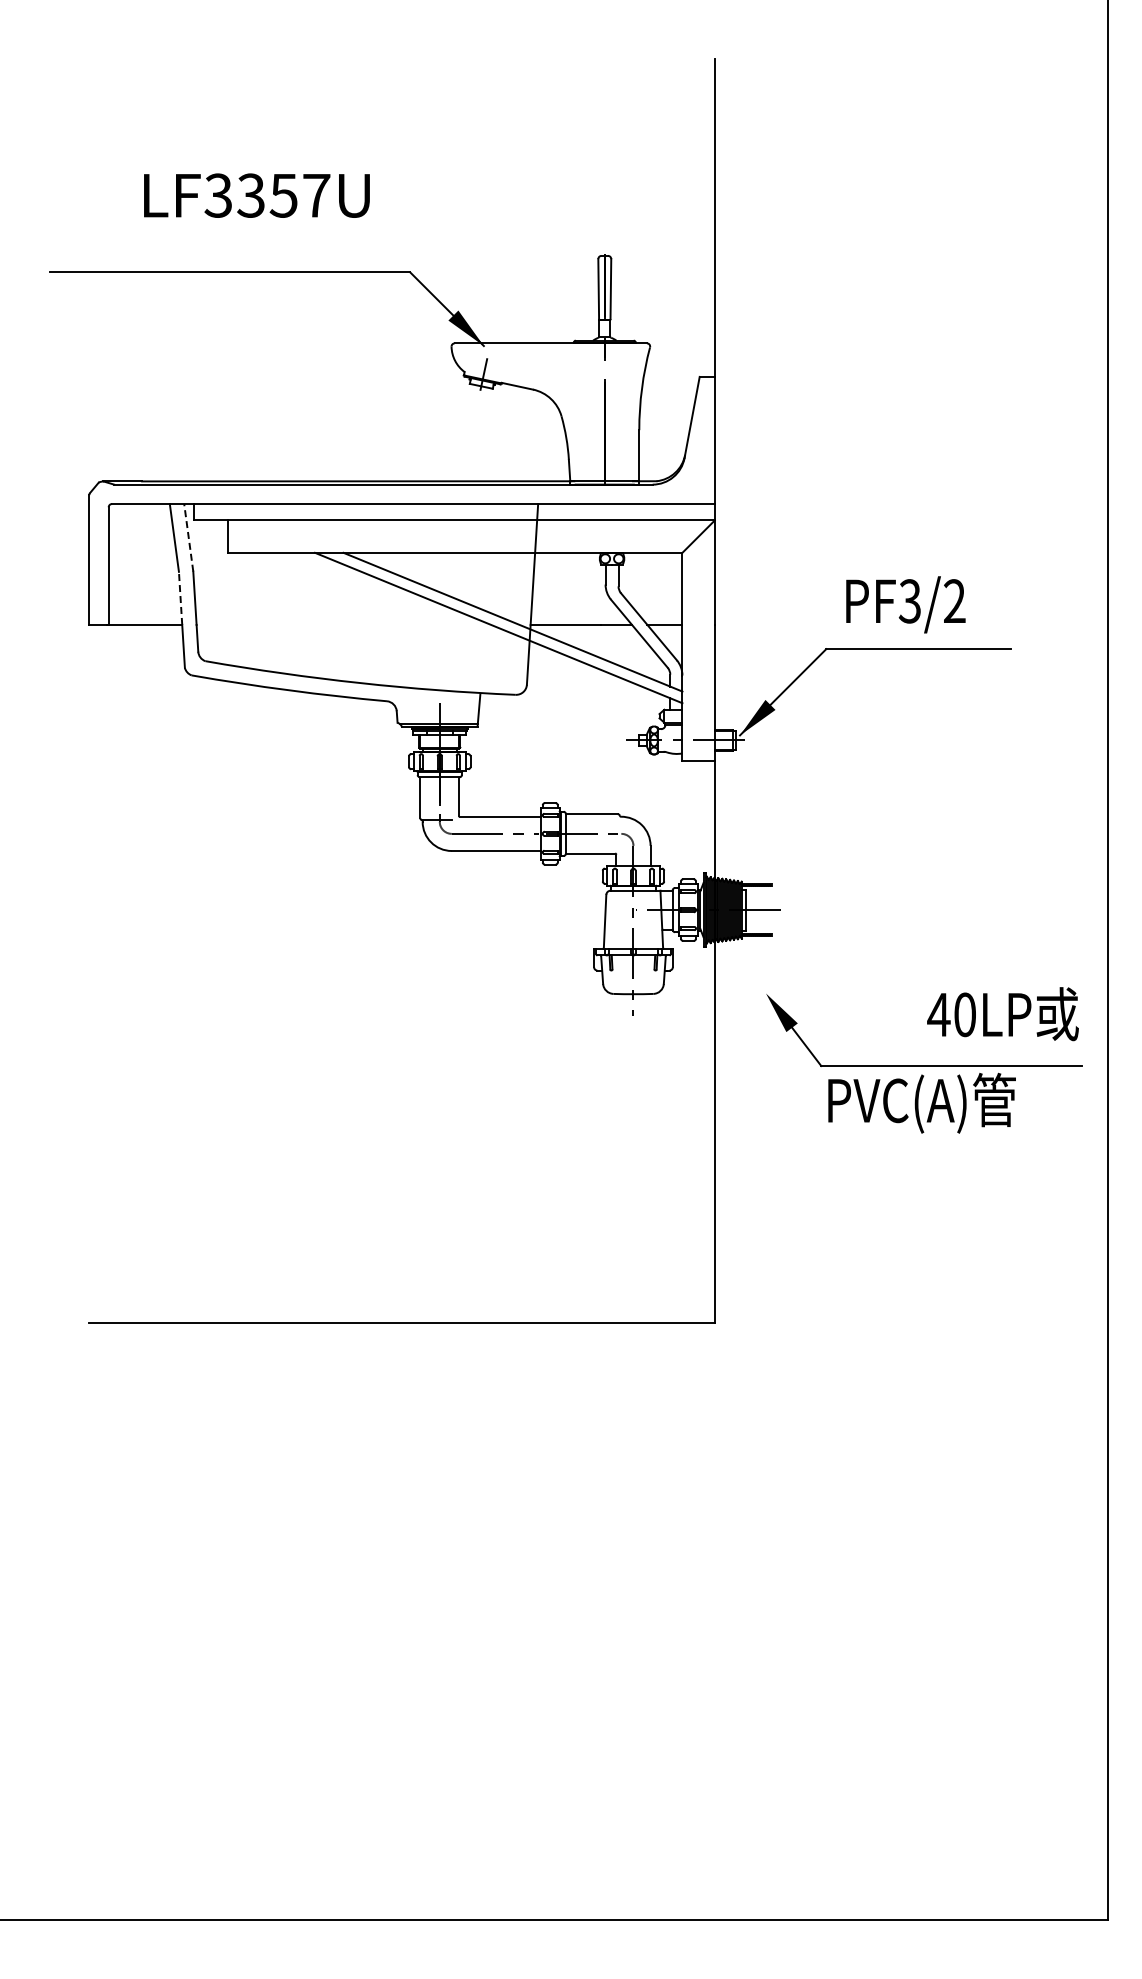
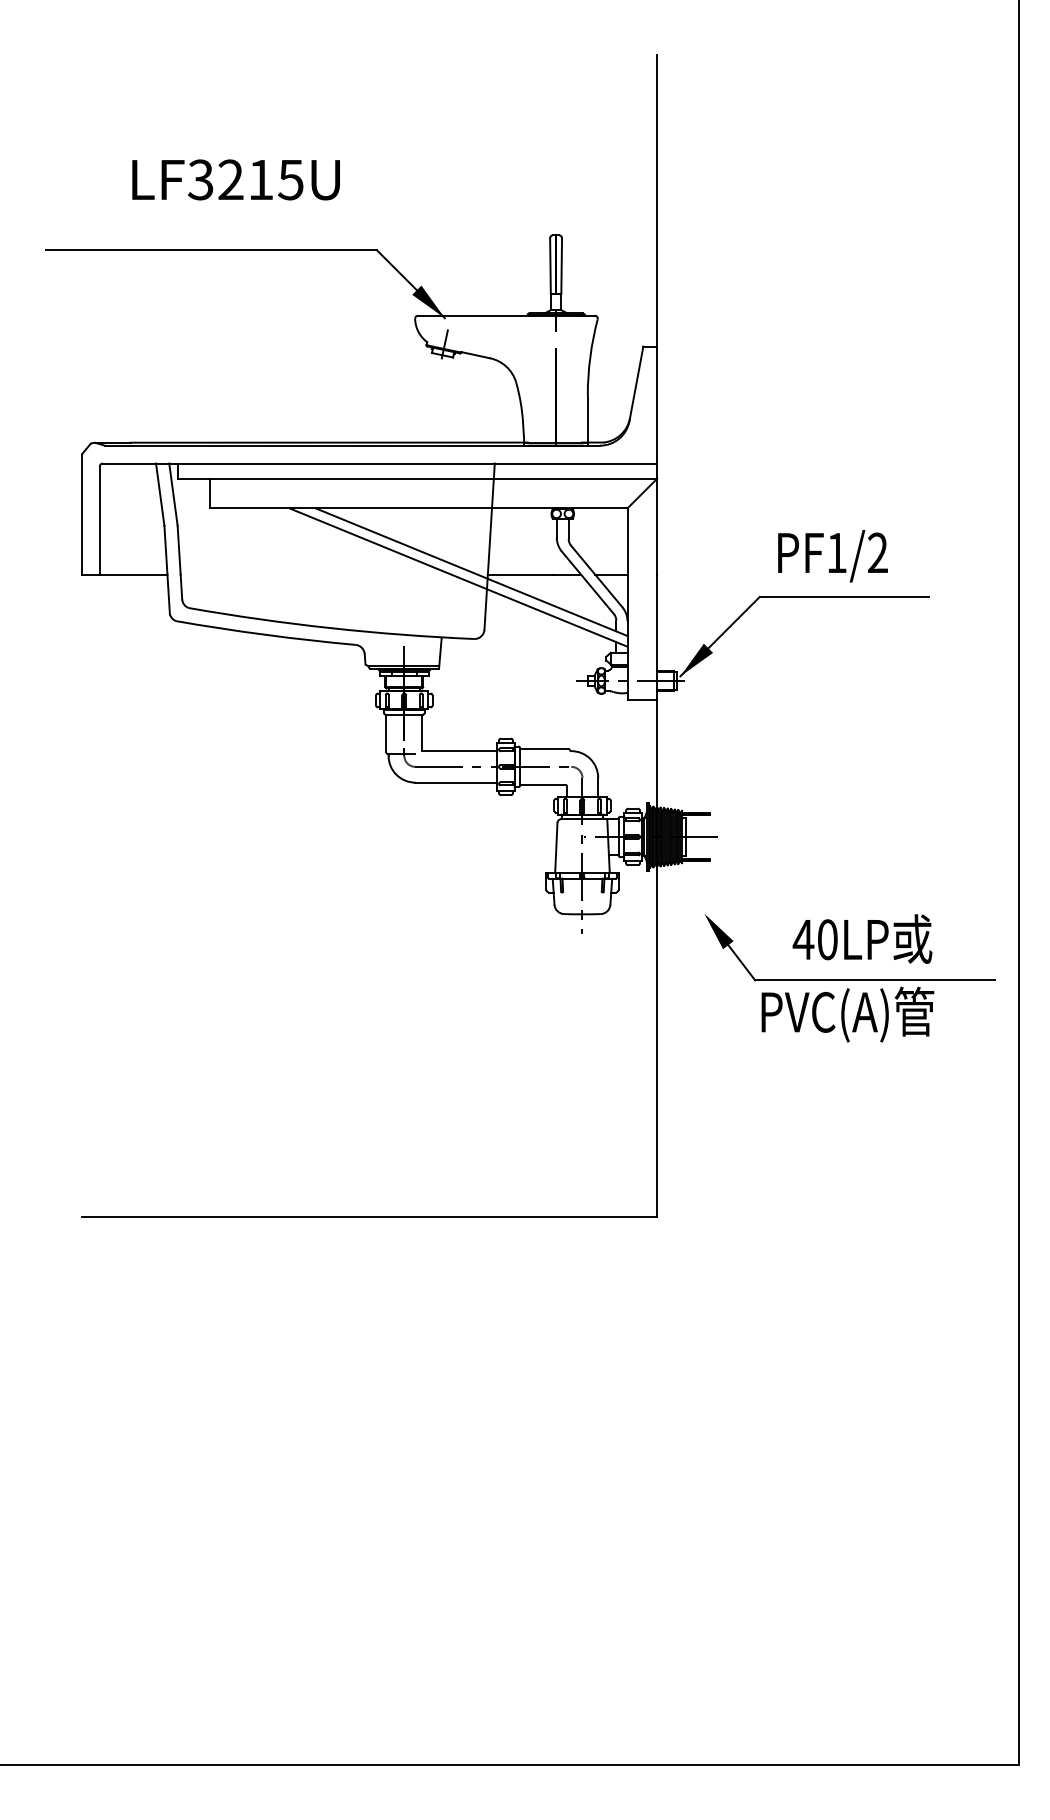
text: (283, 195) -> (260, 179), LF3357U -> LF3215U
line: (188, 537) -> (173, 494), dashed -> solid
line: (180, 598) -> (165, 550), dashed -> solid
text: (909, 601) -> (836, 553), PF3/2 -> PF1/2
text: (1002, 1014) -> (862, 939), moved

